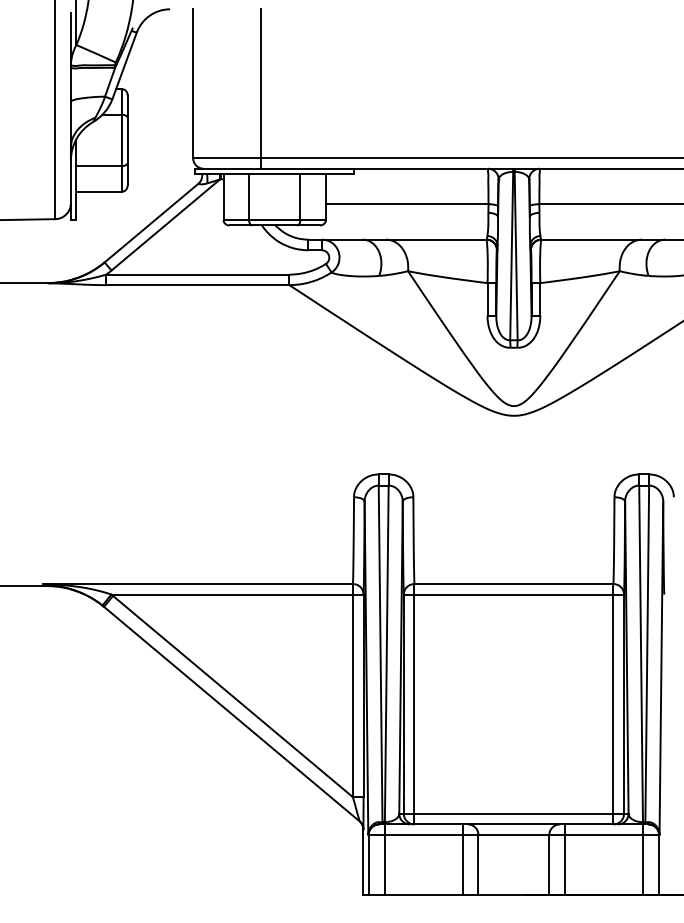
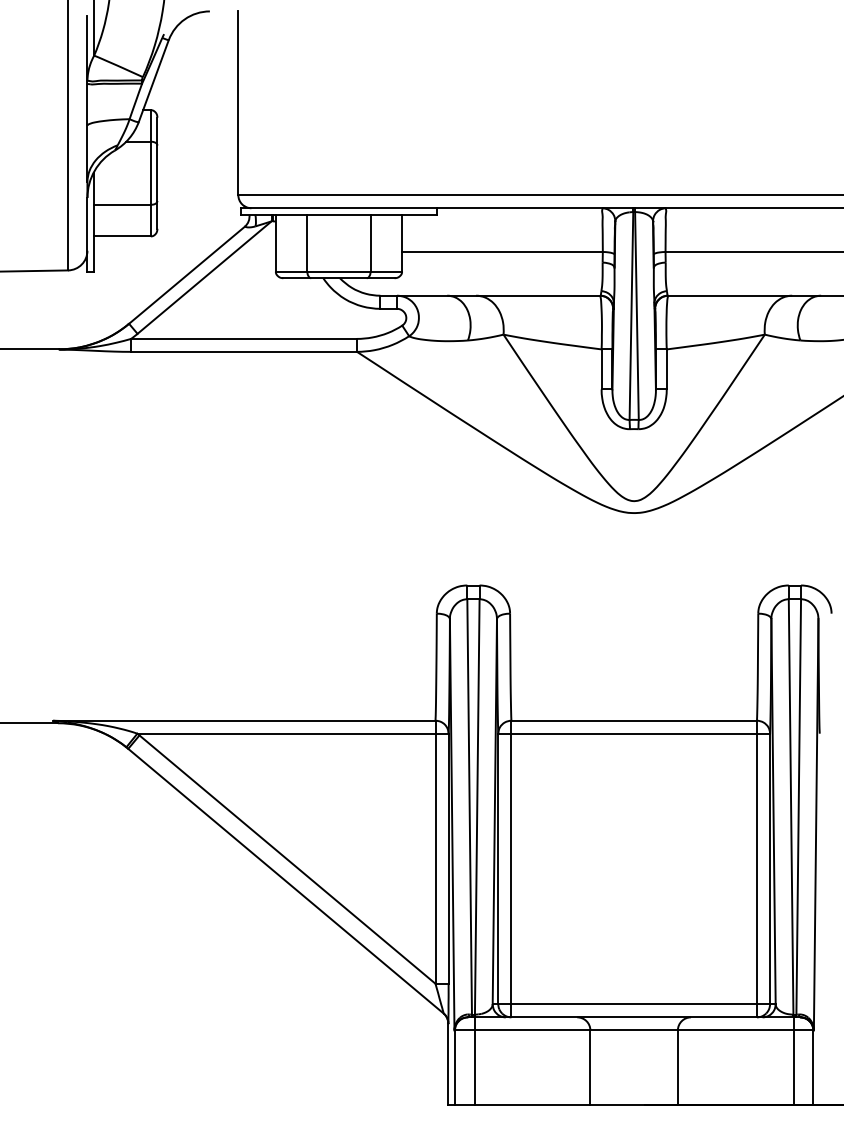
line: (260, 88) -> (321, 109), removed
line: (462, 859) -> (570, 1060), removed
line: (565, 859) -> (697, 1060), removed

